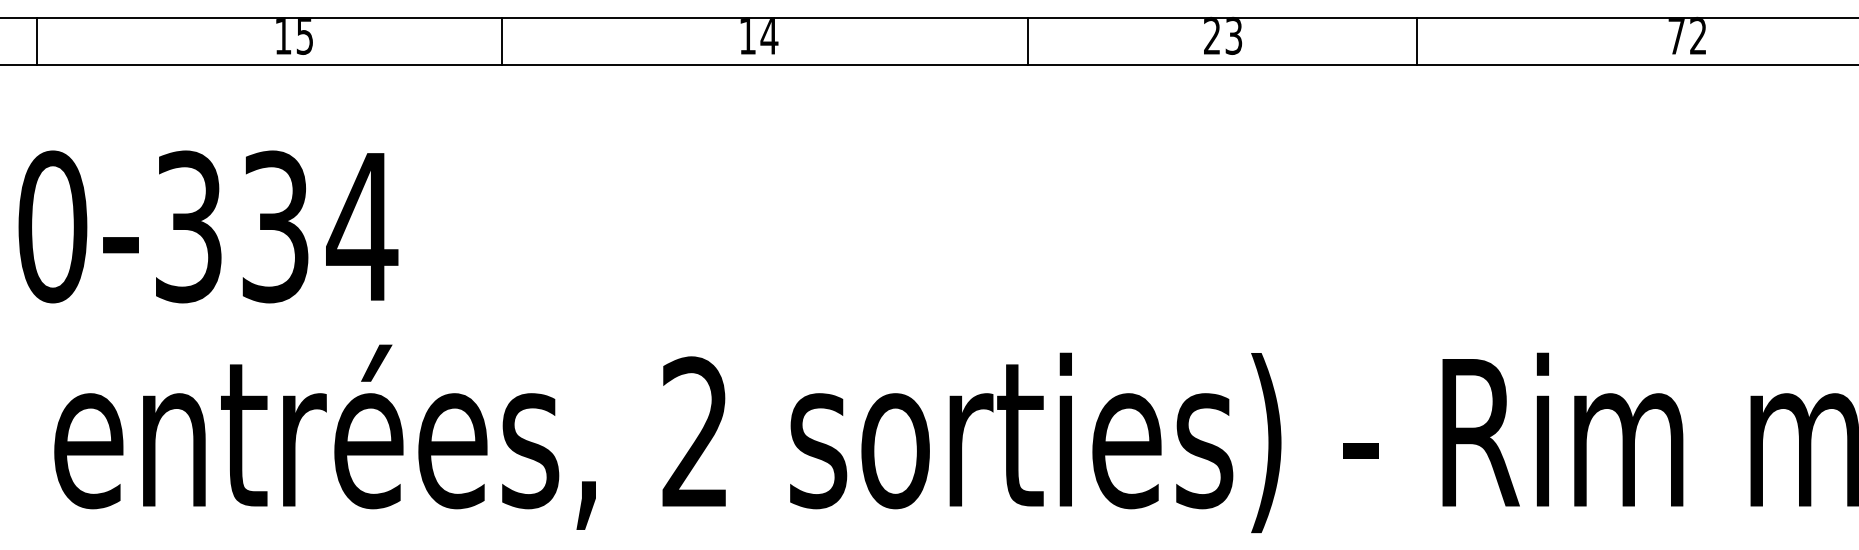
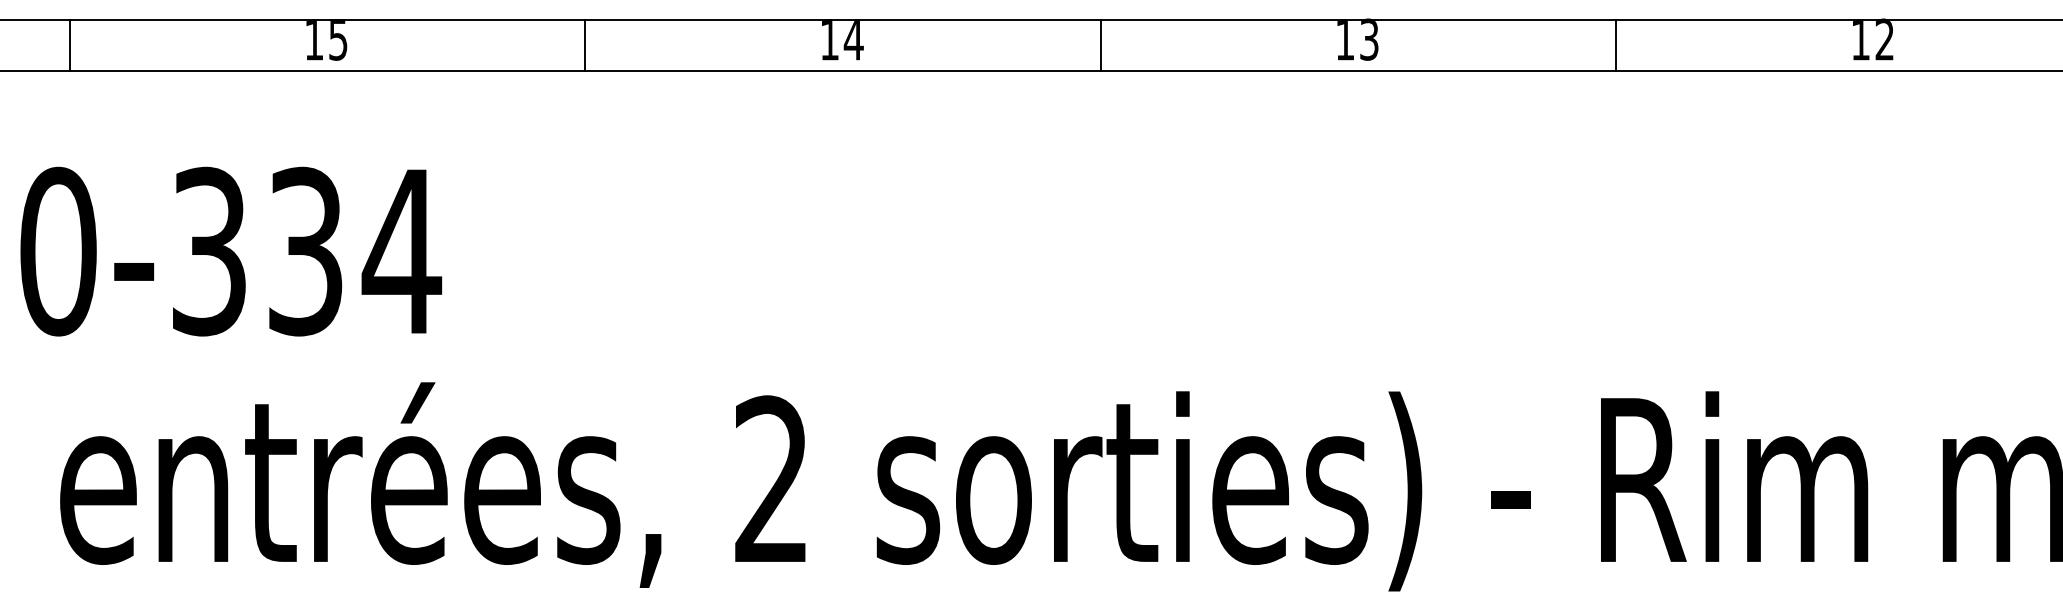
text: (1211, 35) -> (1344, 39), 23 -> 13
text: (1676, 36) -> (1860, 40), 72 -> 12
line: (36, 41) -> (69, 45), moved
line: (502, 41) -> (585, 45), moved
line: (1027, 41) -> (1100, 45), moved
line: (1416, 41) -> (1615, 45), moved

